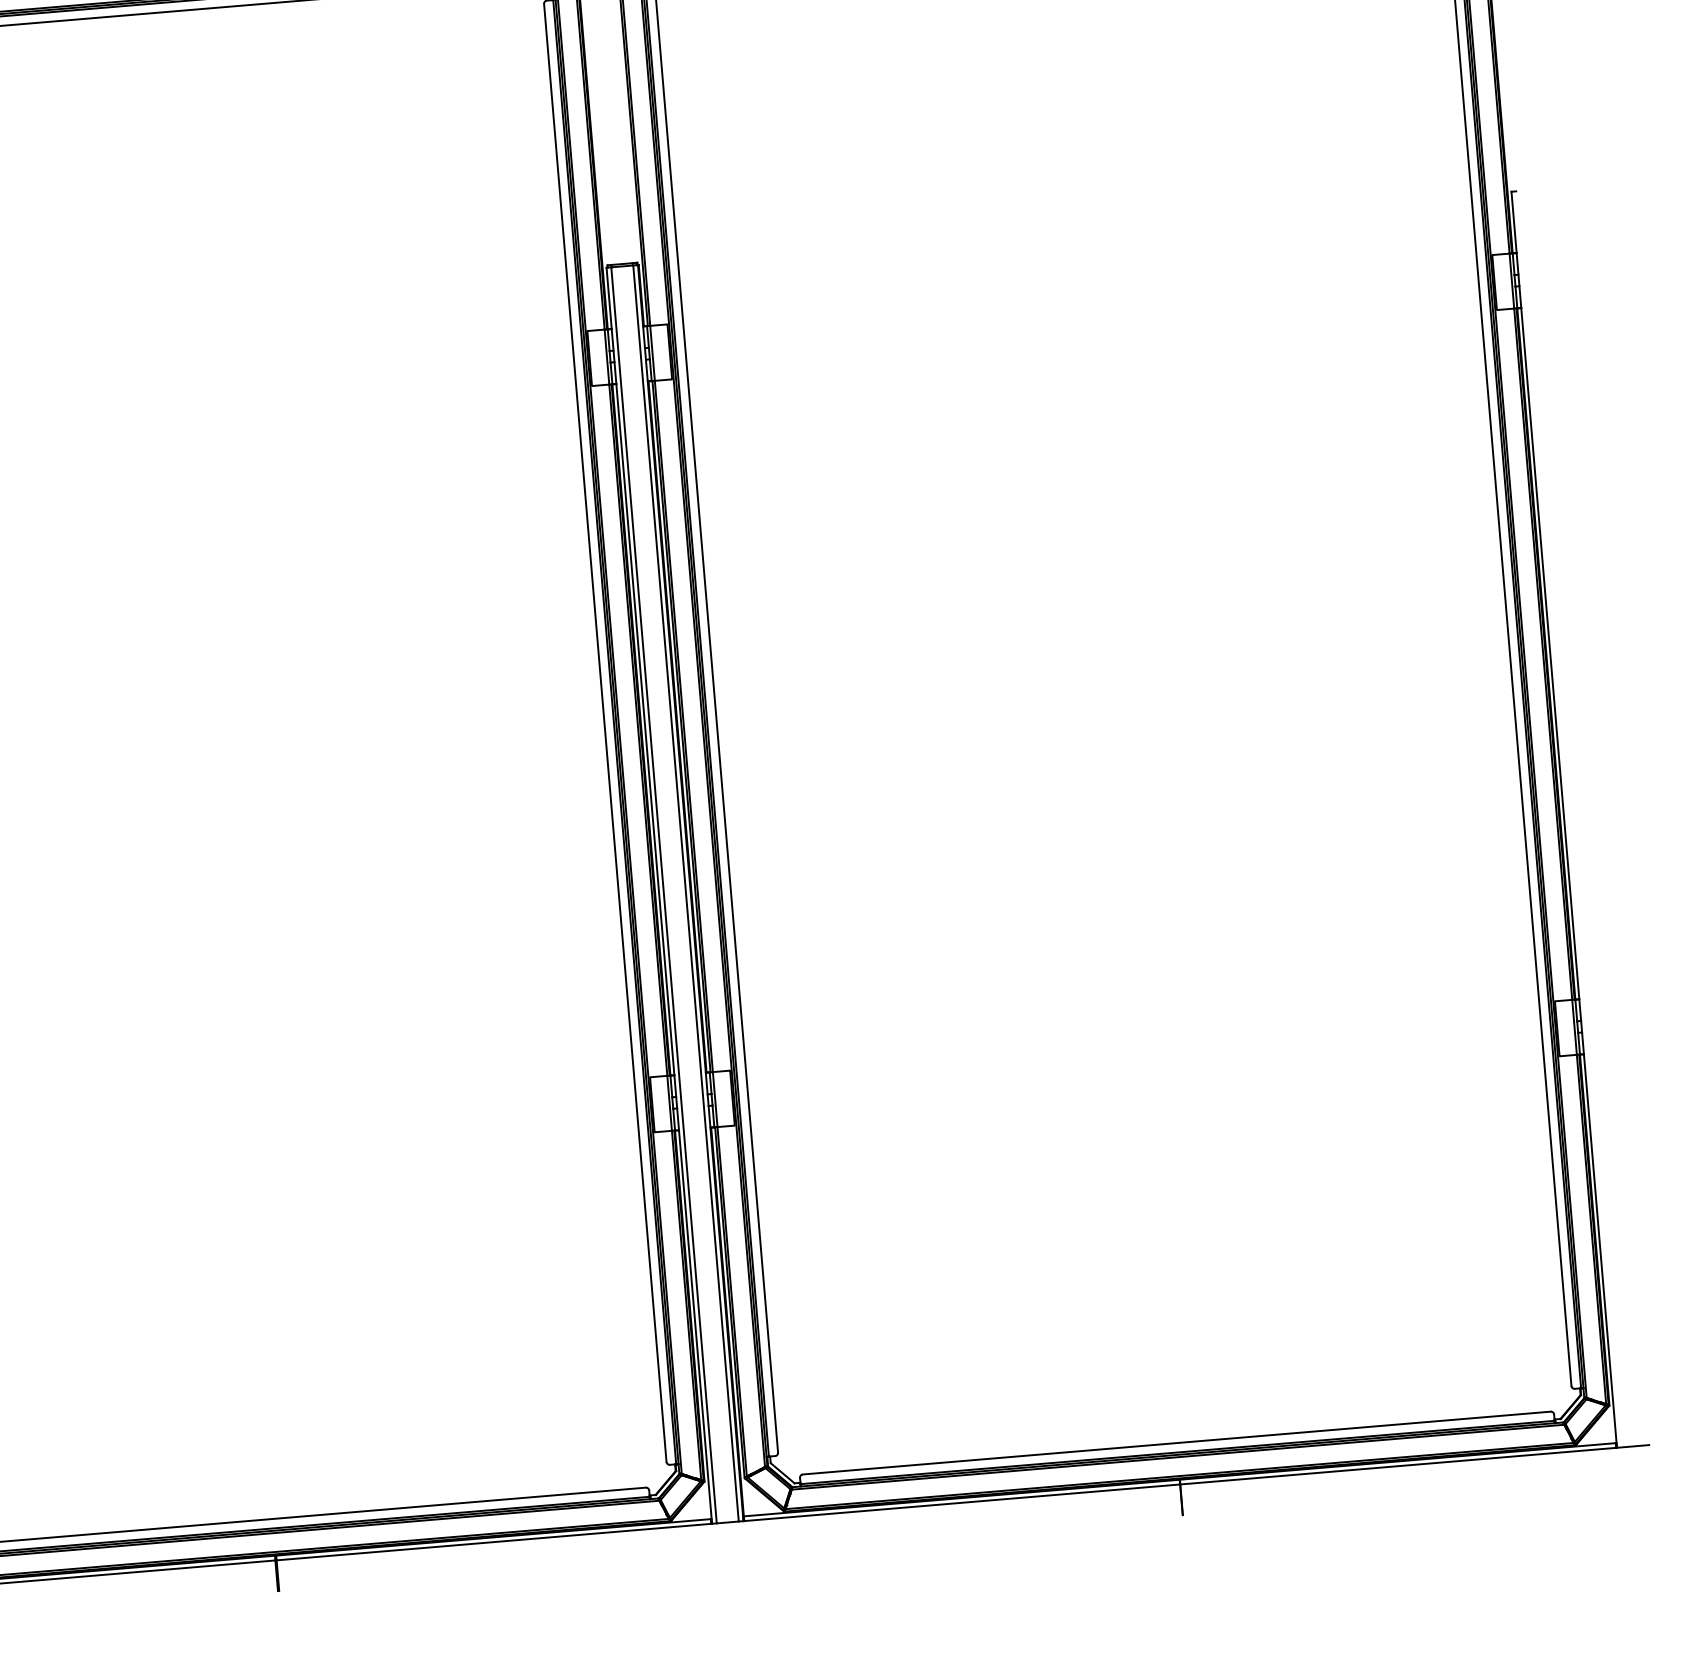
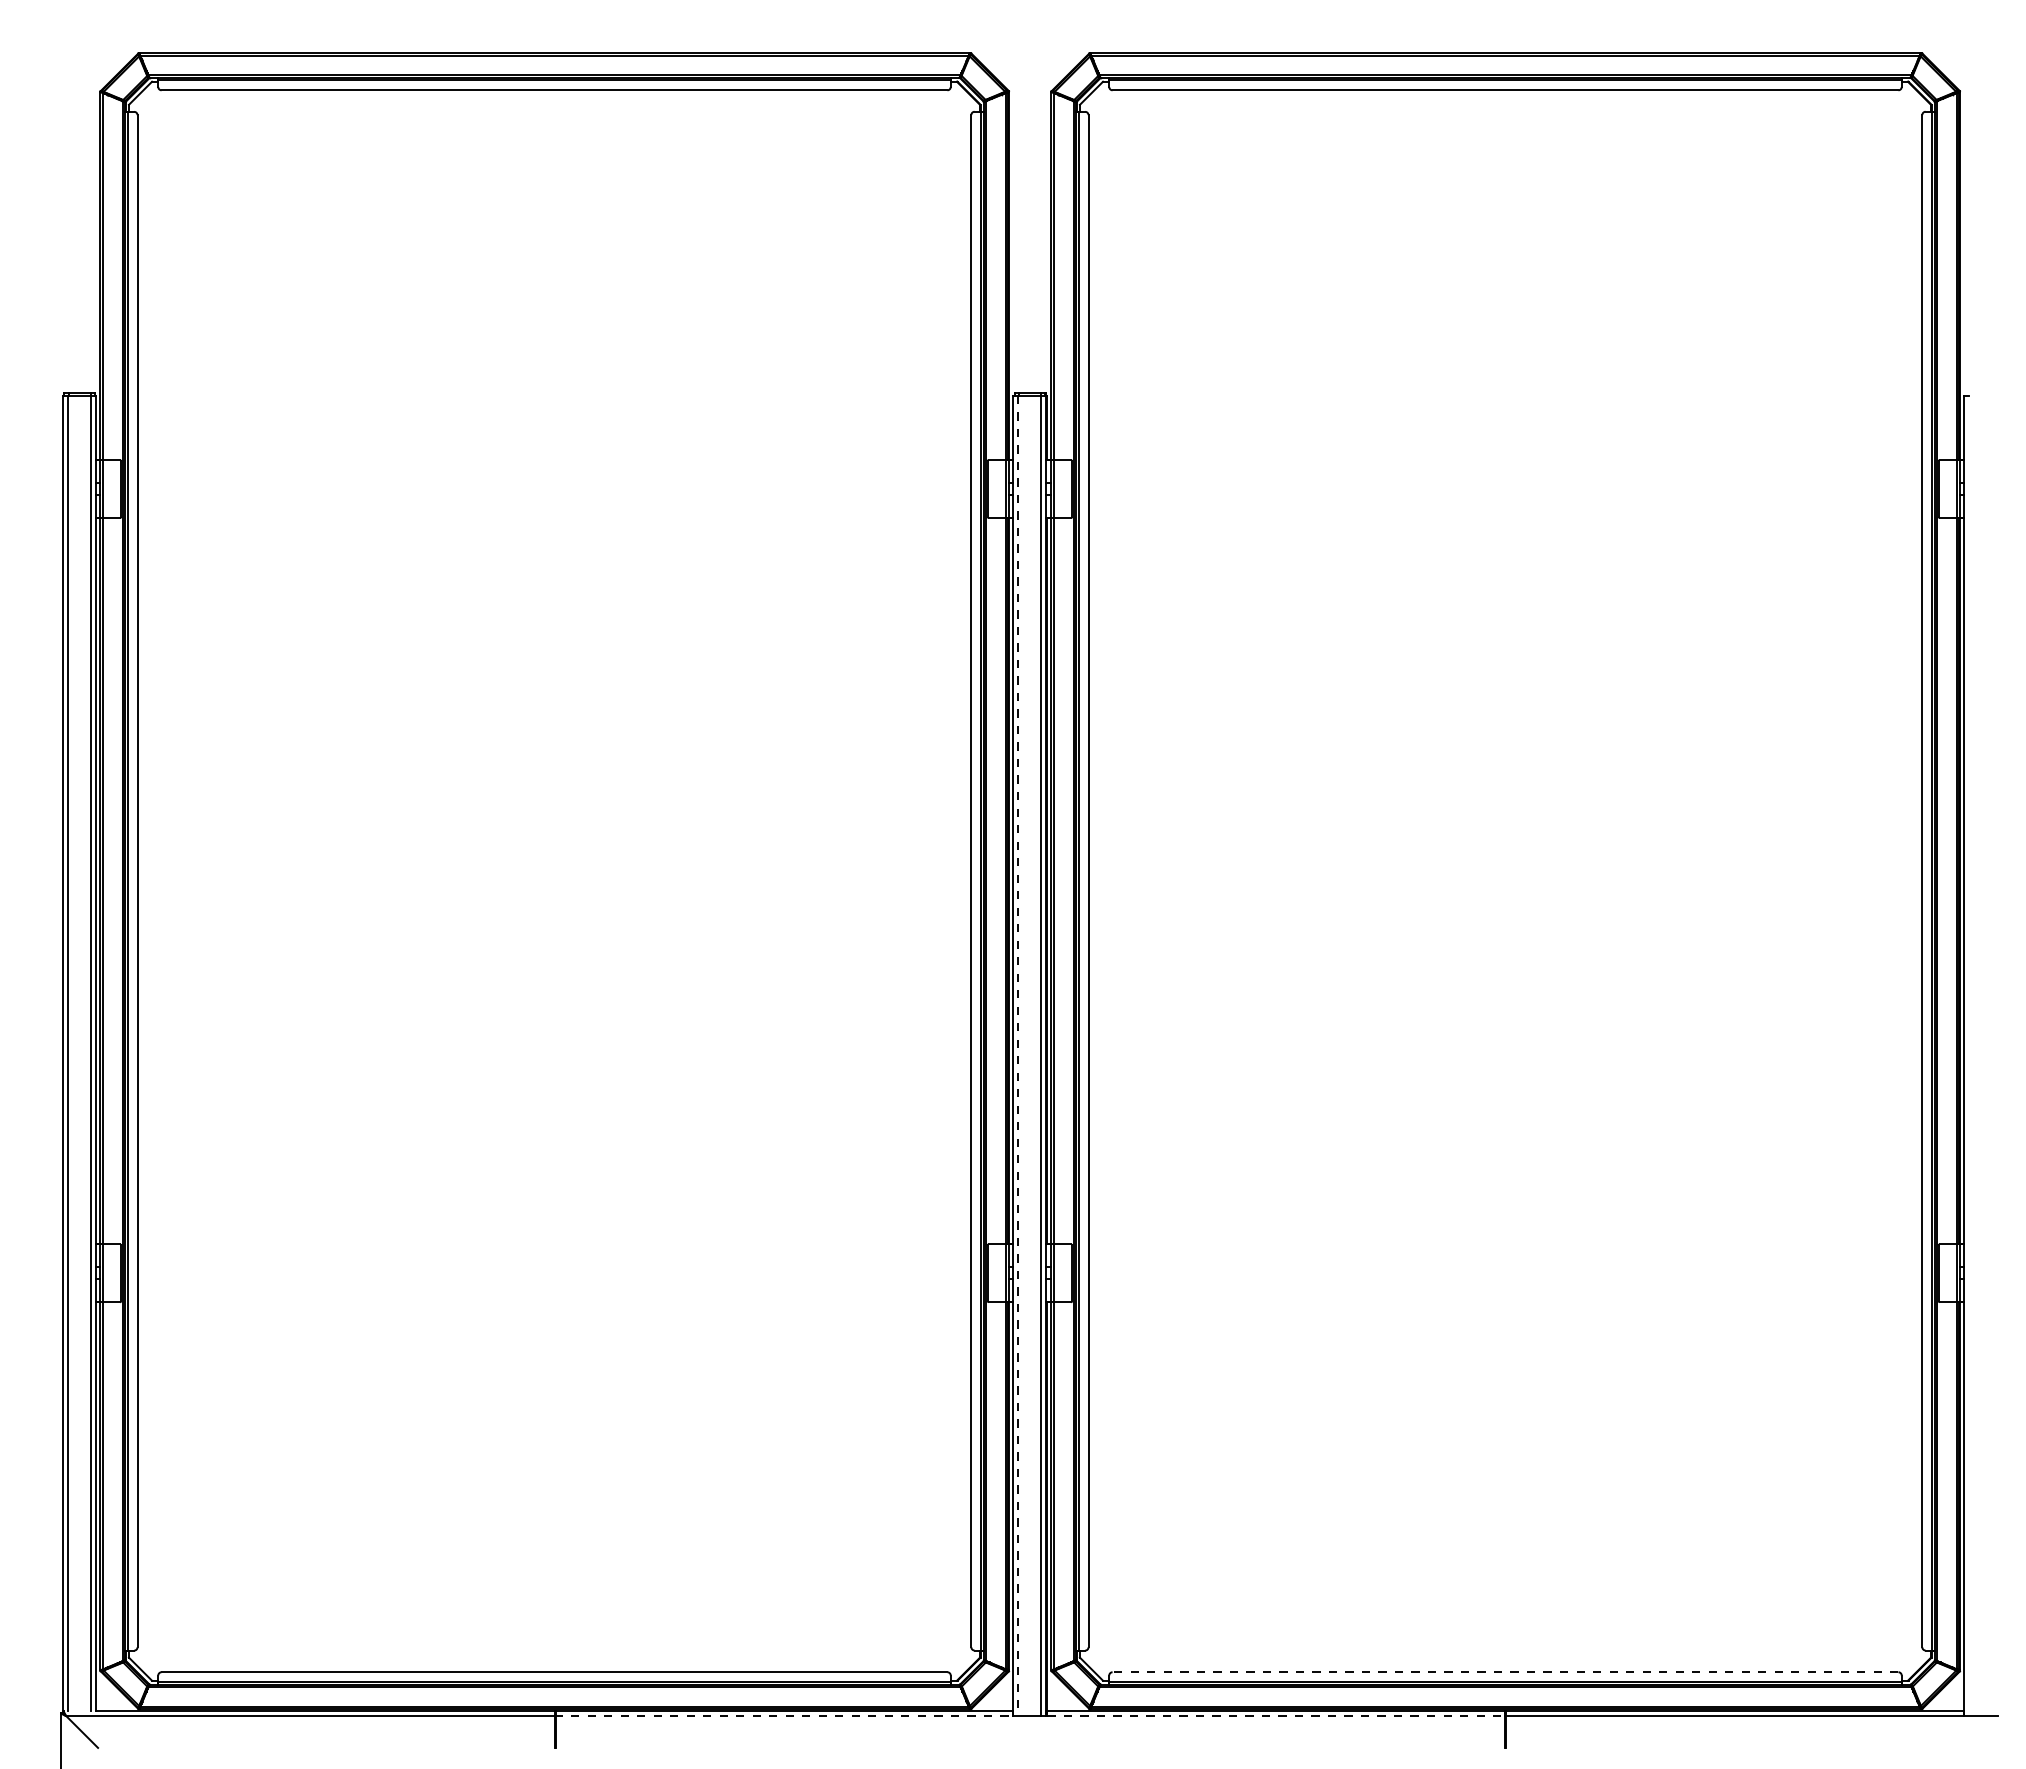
line: (664, 895) -> (1018, 1055), solid -> dashed
line: (1176, 1443) -> (1505, 1672), solid -> dashed
line: (962, 1502) -> (1276, 1715), solid -> dashed
line: (494, 1541) -> (784, 1715), solid -> dashed

